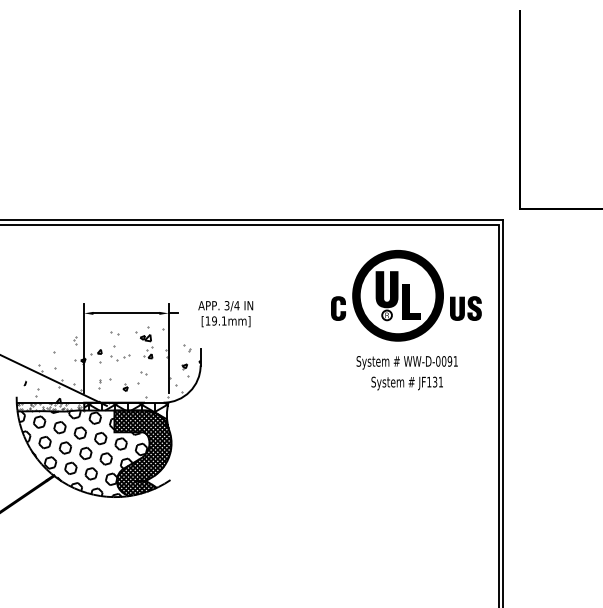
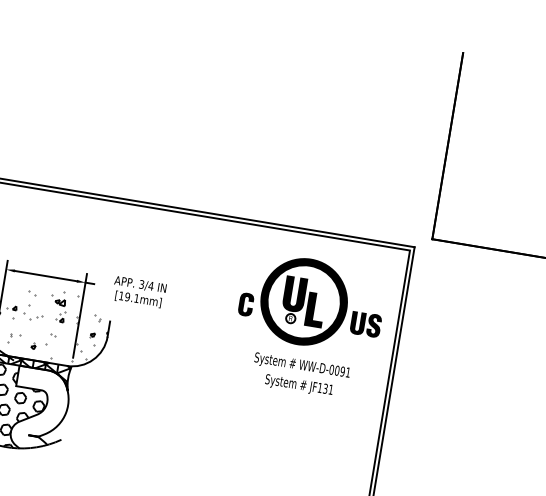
hatch: (142, 453) -> (39, 410), removed

